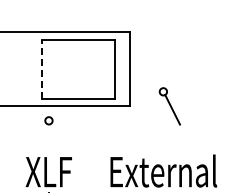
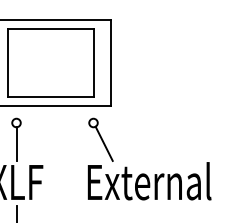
line: (41, 69) -> (7, 63), dashed -> solid
part: (169, 106) -> (100, 140), moved
line: (48, 138) -> (15, 143), added

